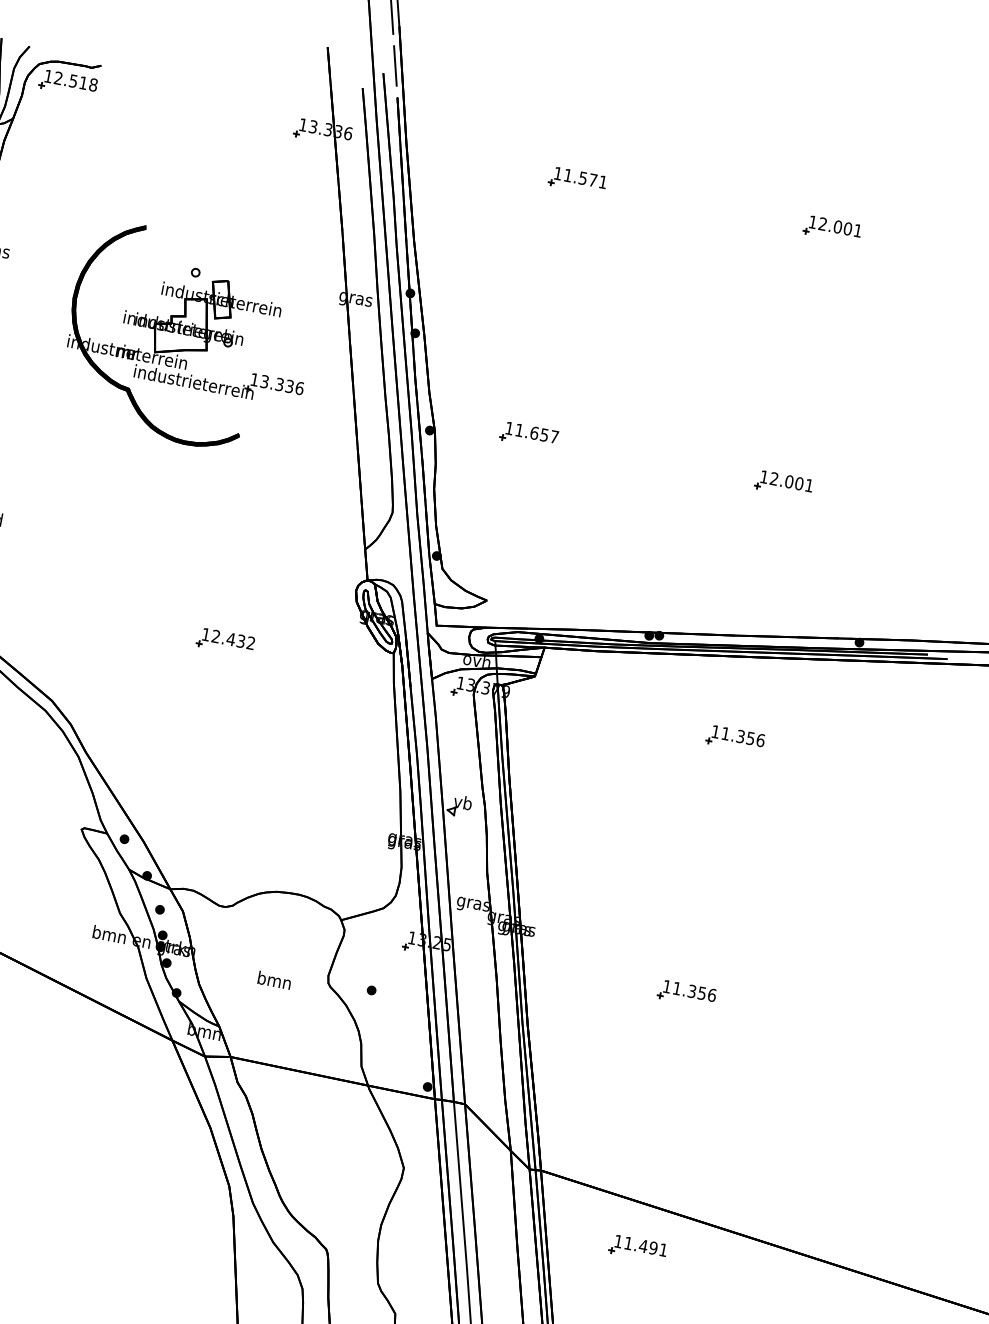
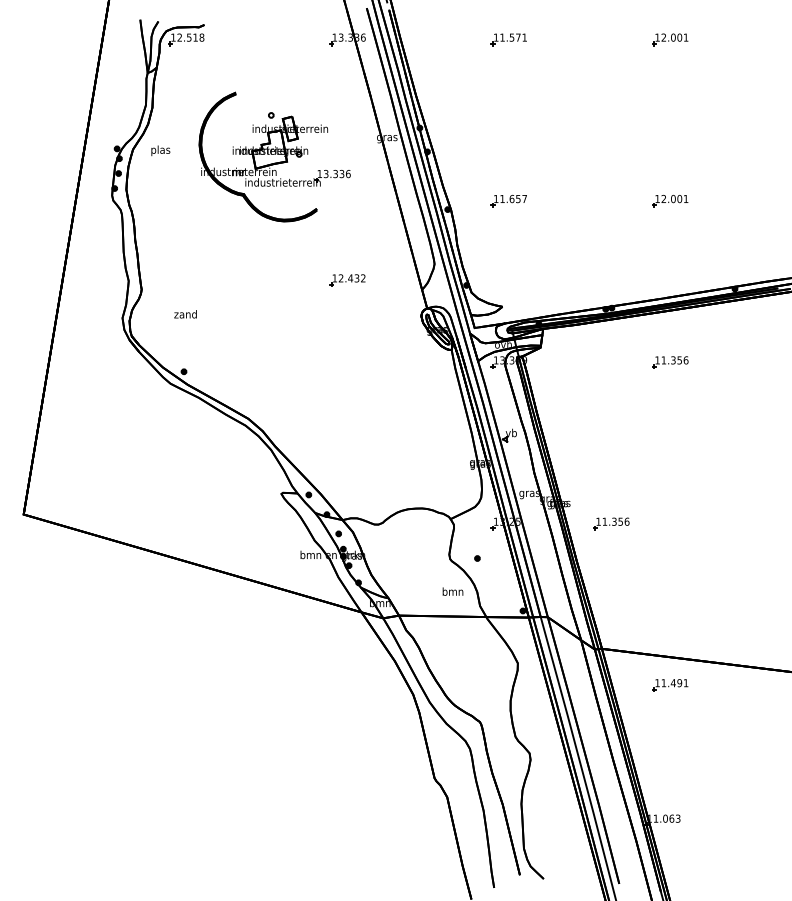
part: (188, 338) -> (274, 156), moved
part: (225, 641) -> (347, 280), moved
text: (273, 979) -> (452, 591), moved
part: (687, 993) -> (611, 523), moved

